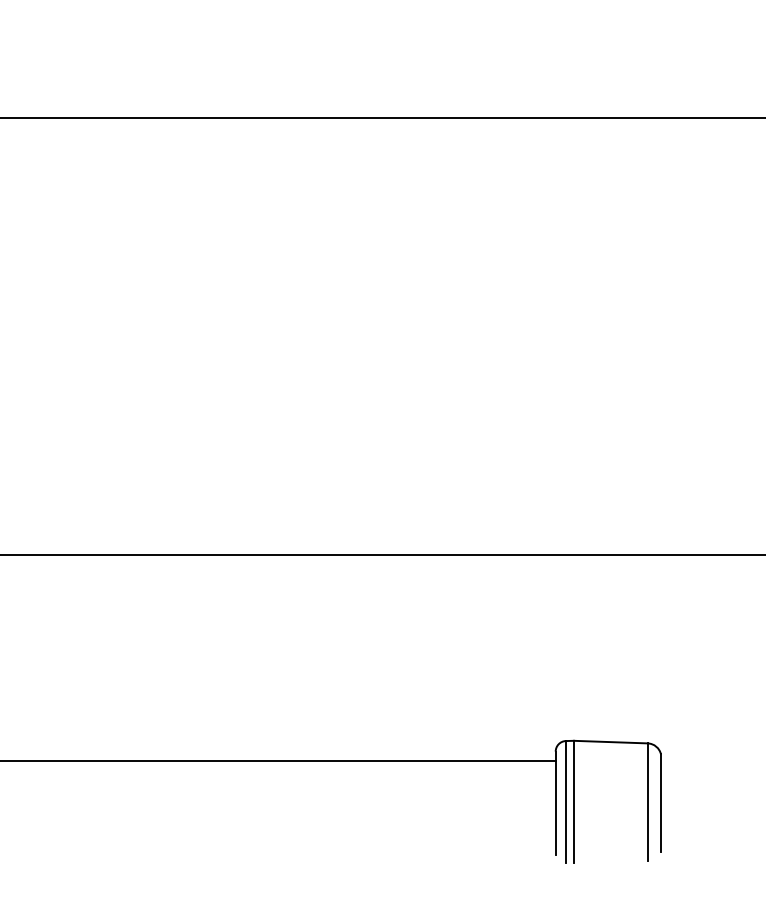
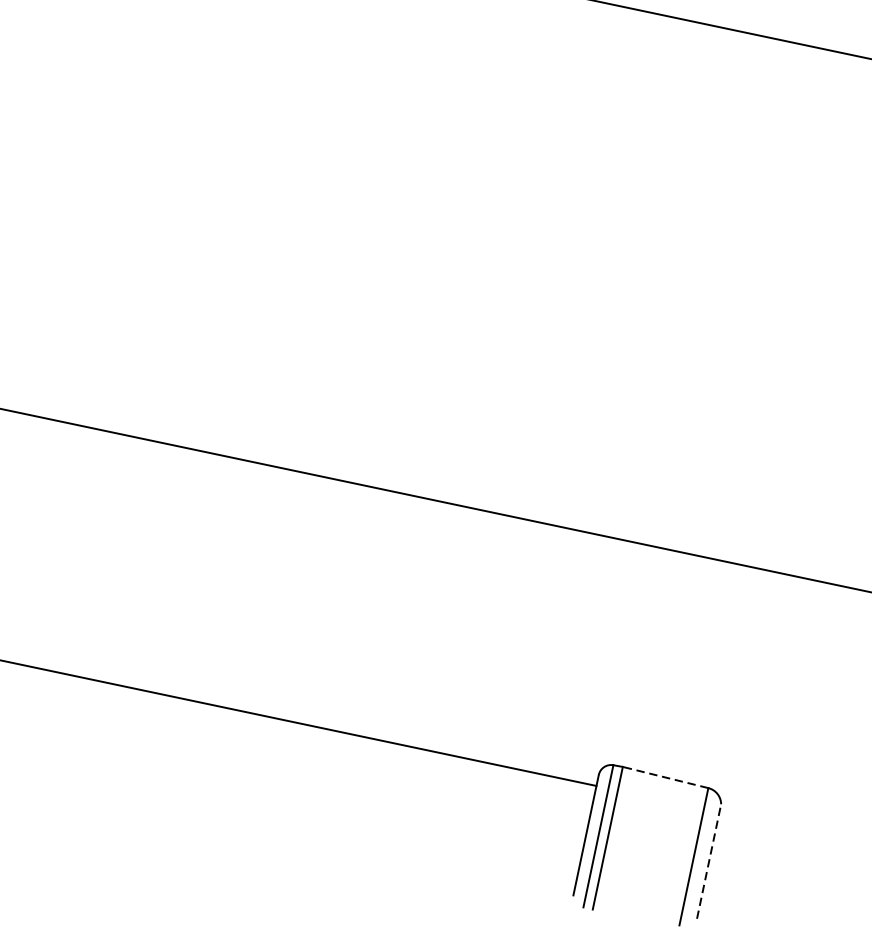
line: (610, 742) -> (665, 777), solid -> dashed
line: (661, 803) -> (709, 861), solid -> dashed

